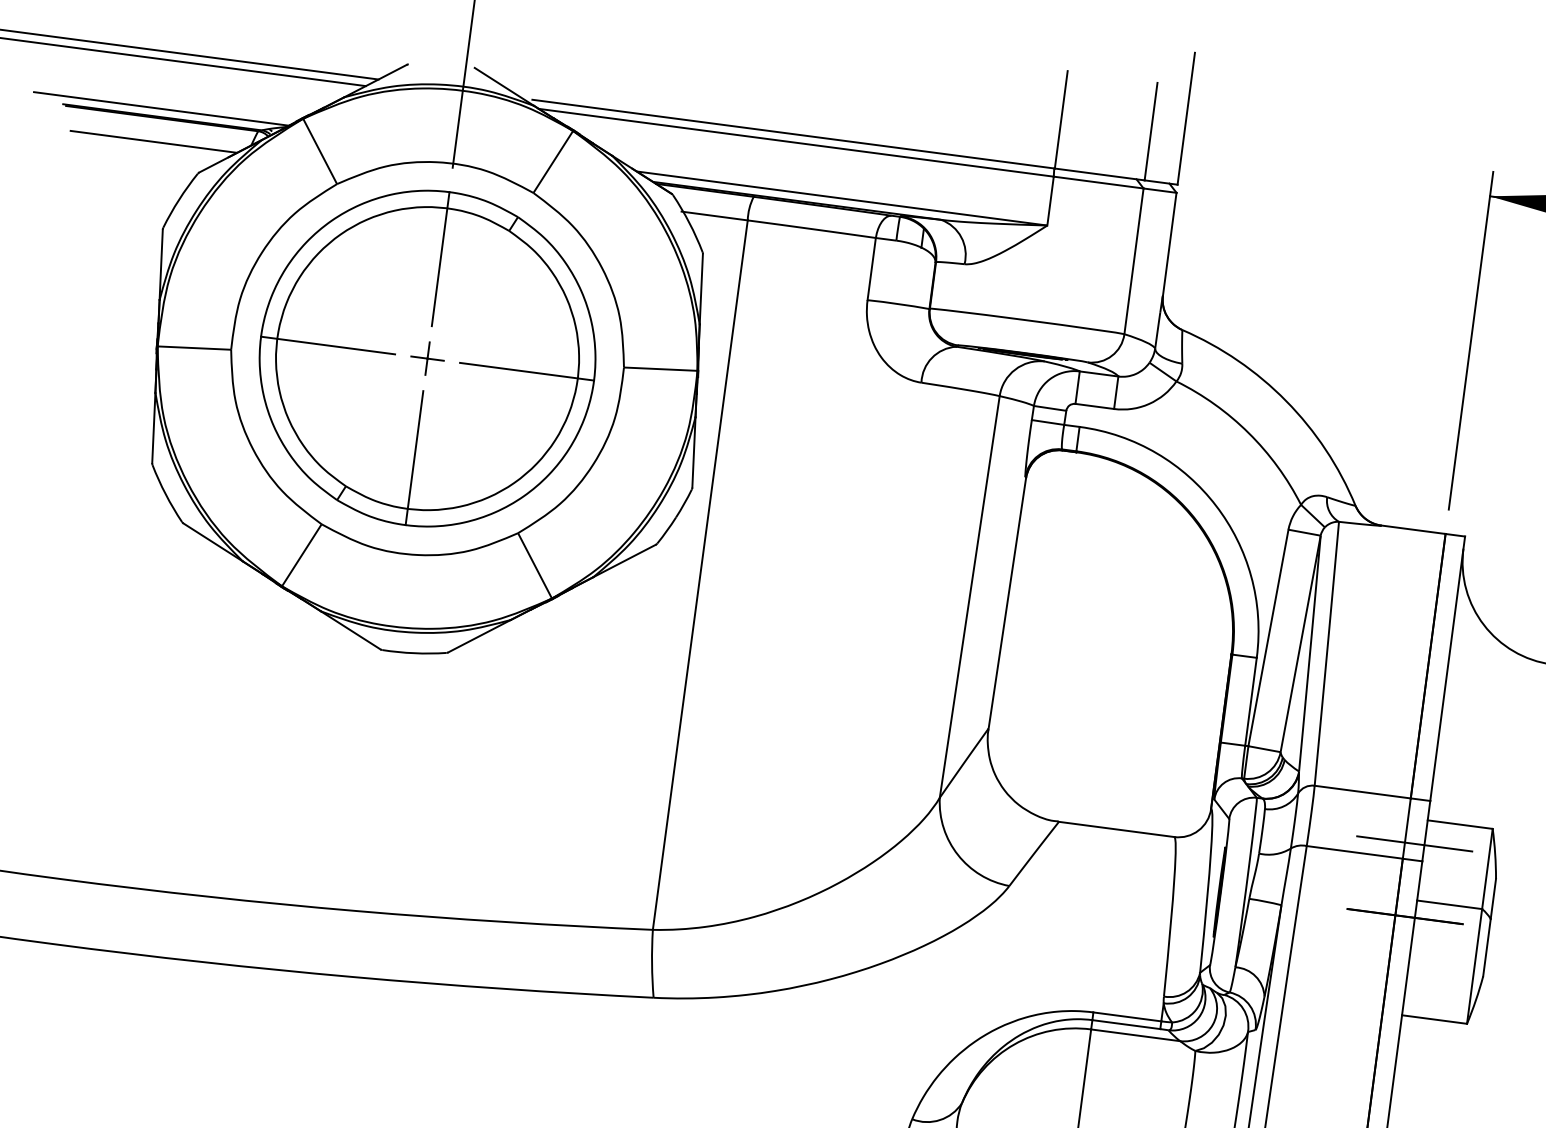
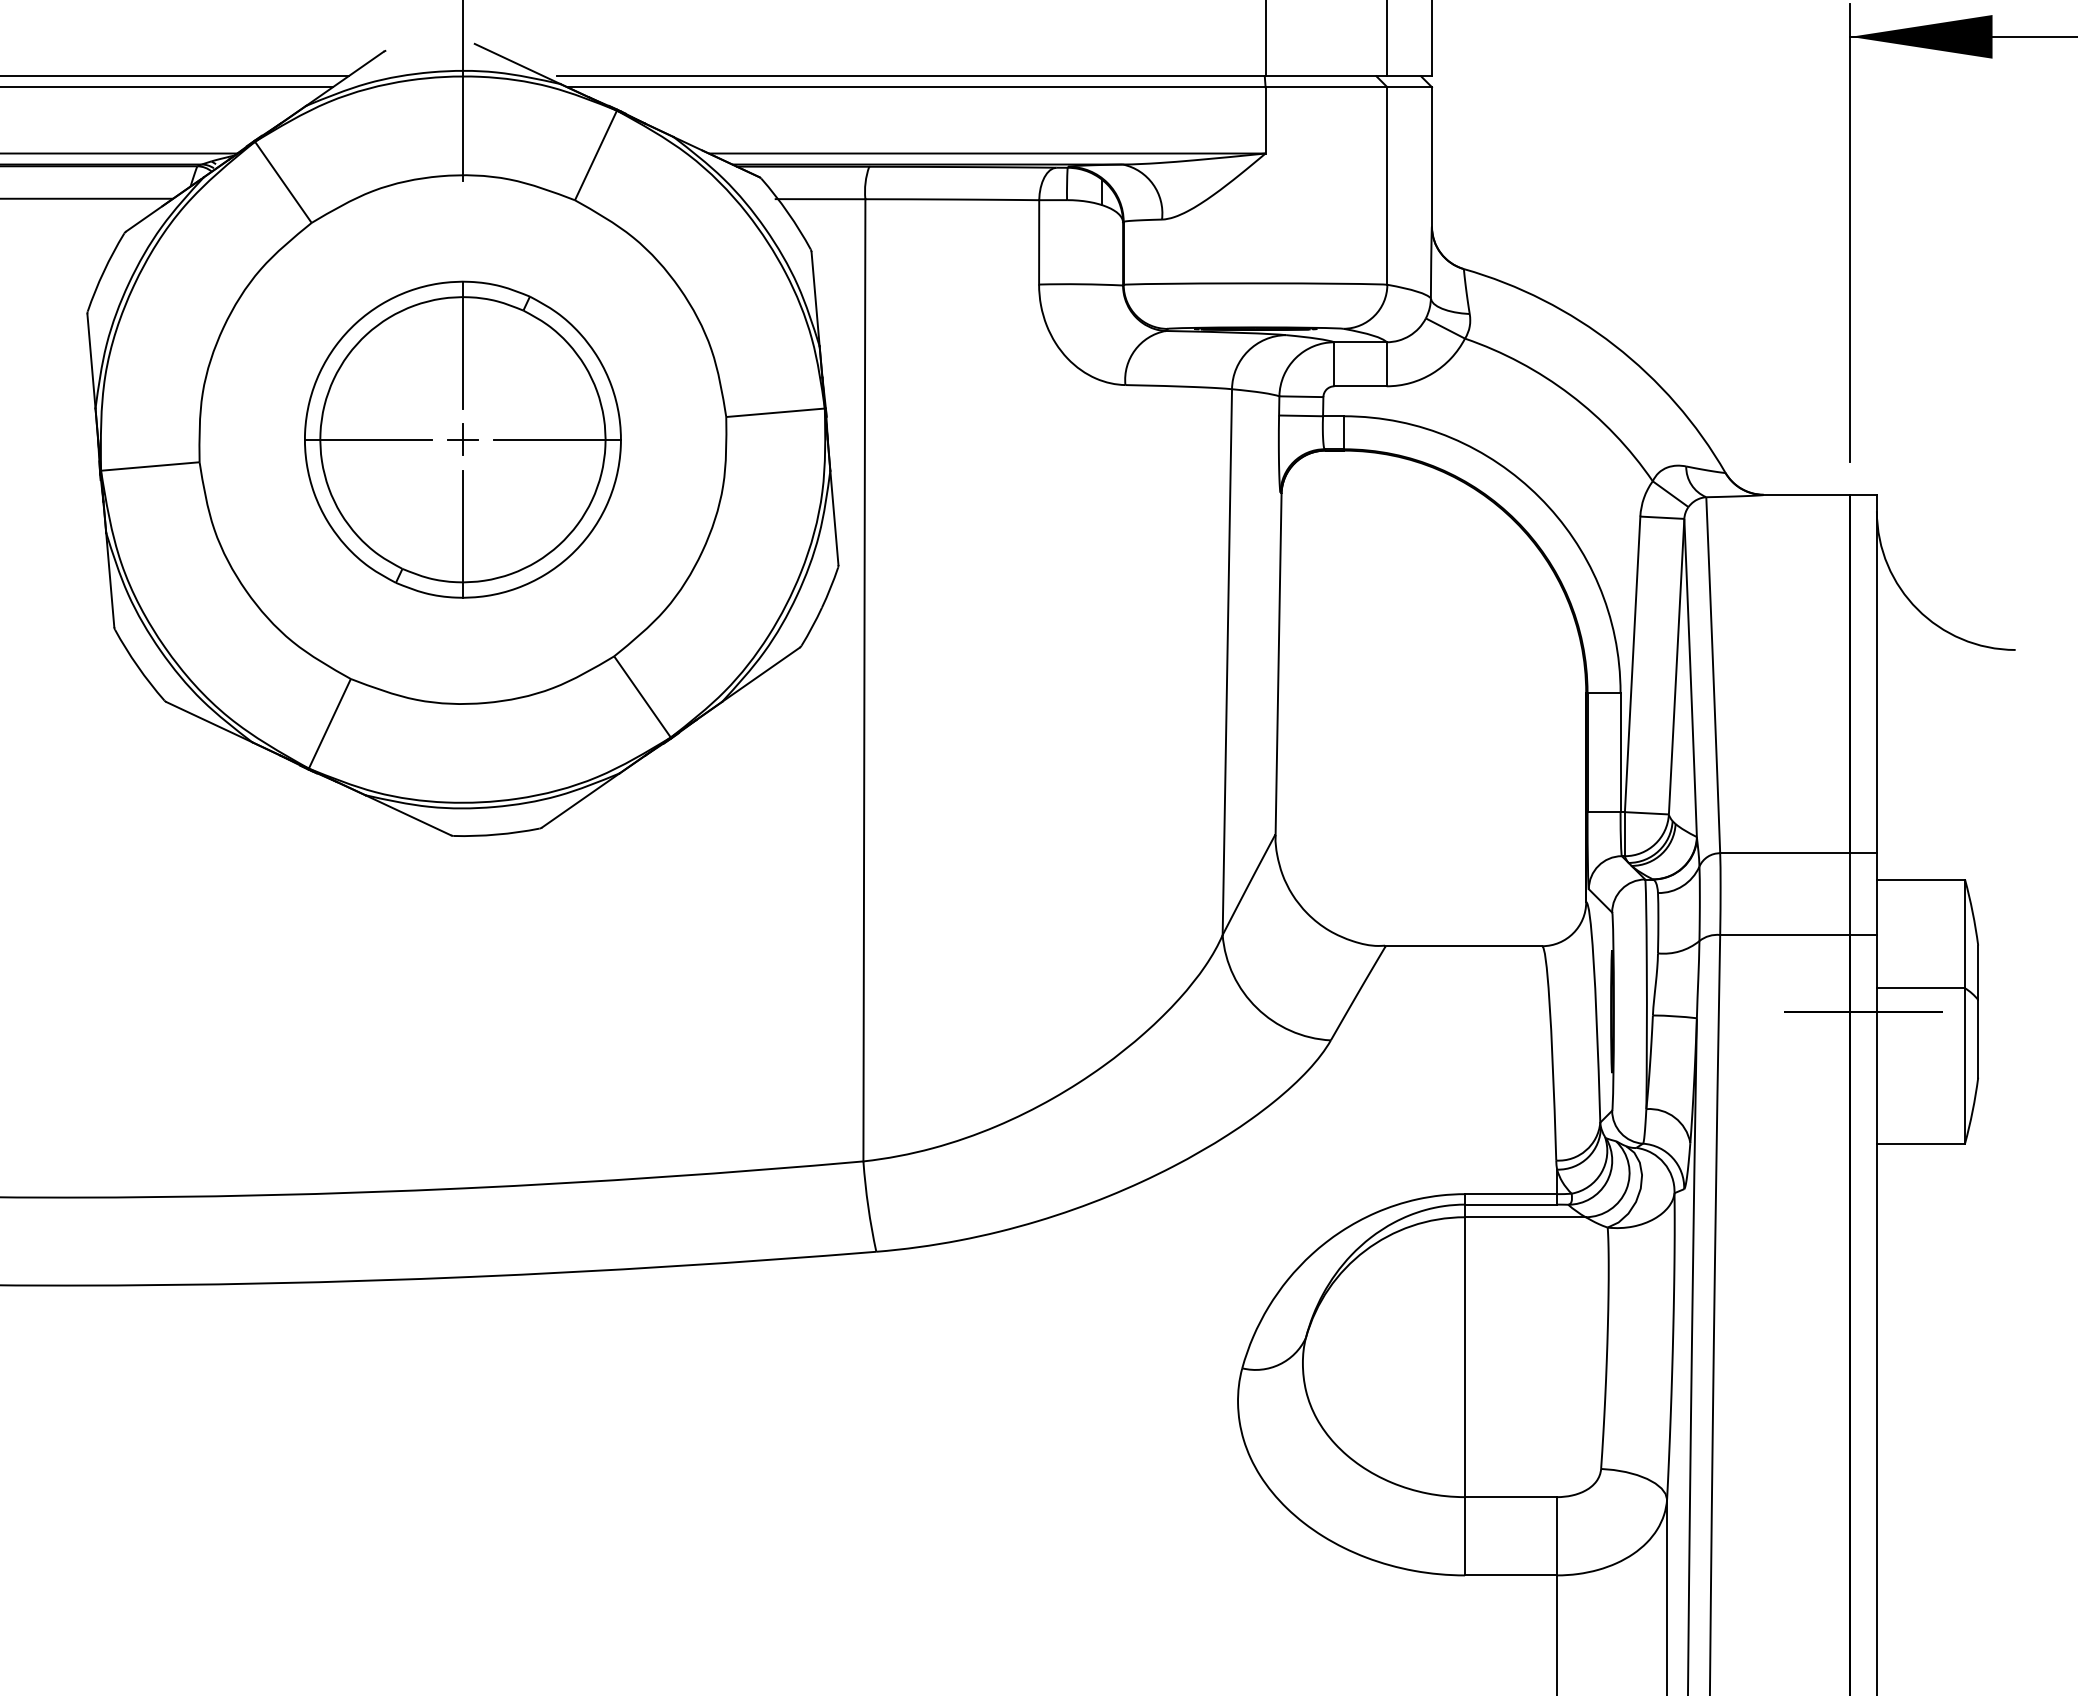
part: (427, 358) -> (462, 439), size x0.7
line: (1414, 844) -> (1863, 913), removed

